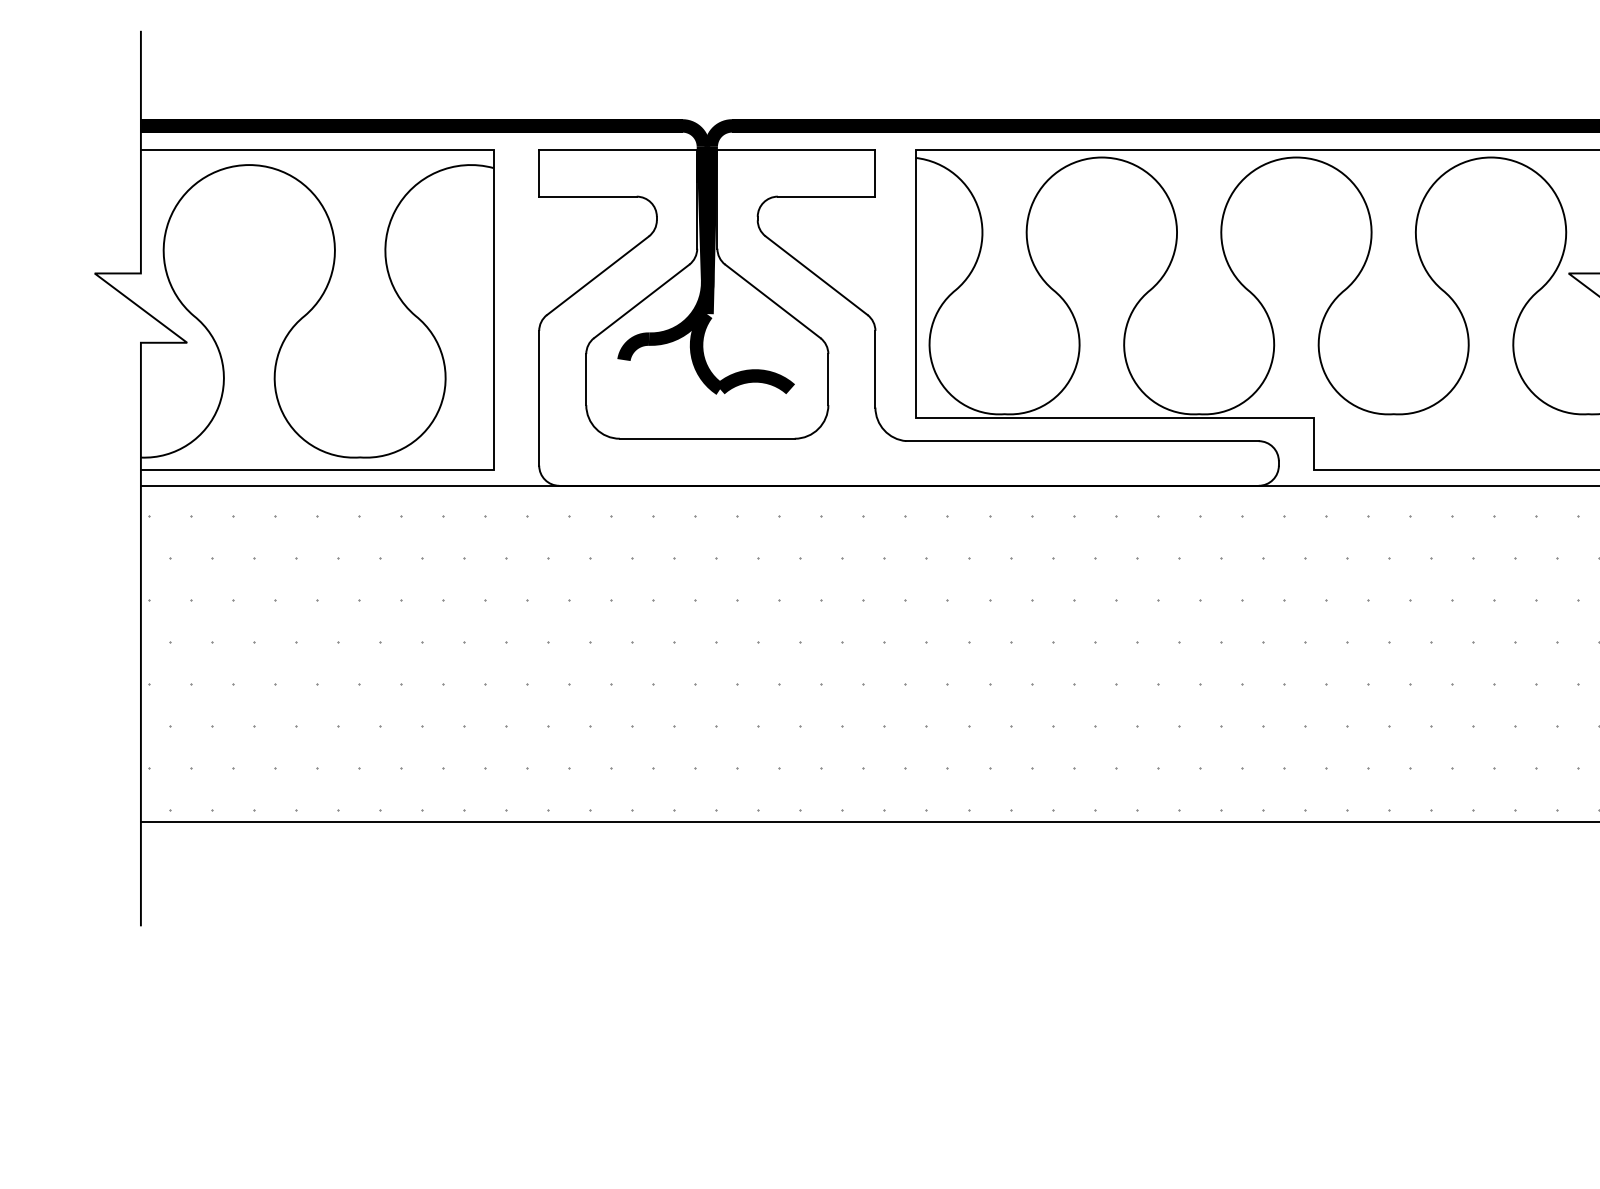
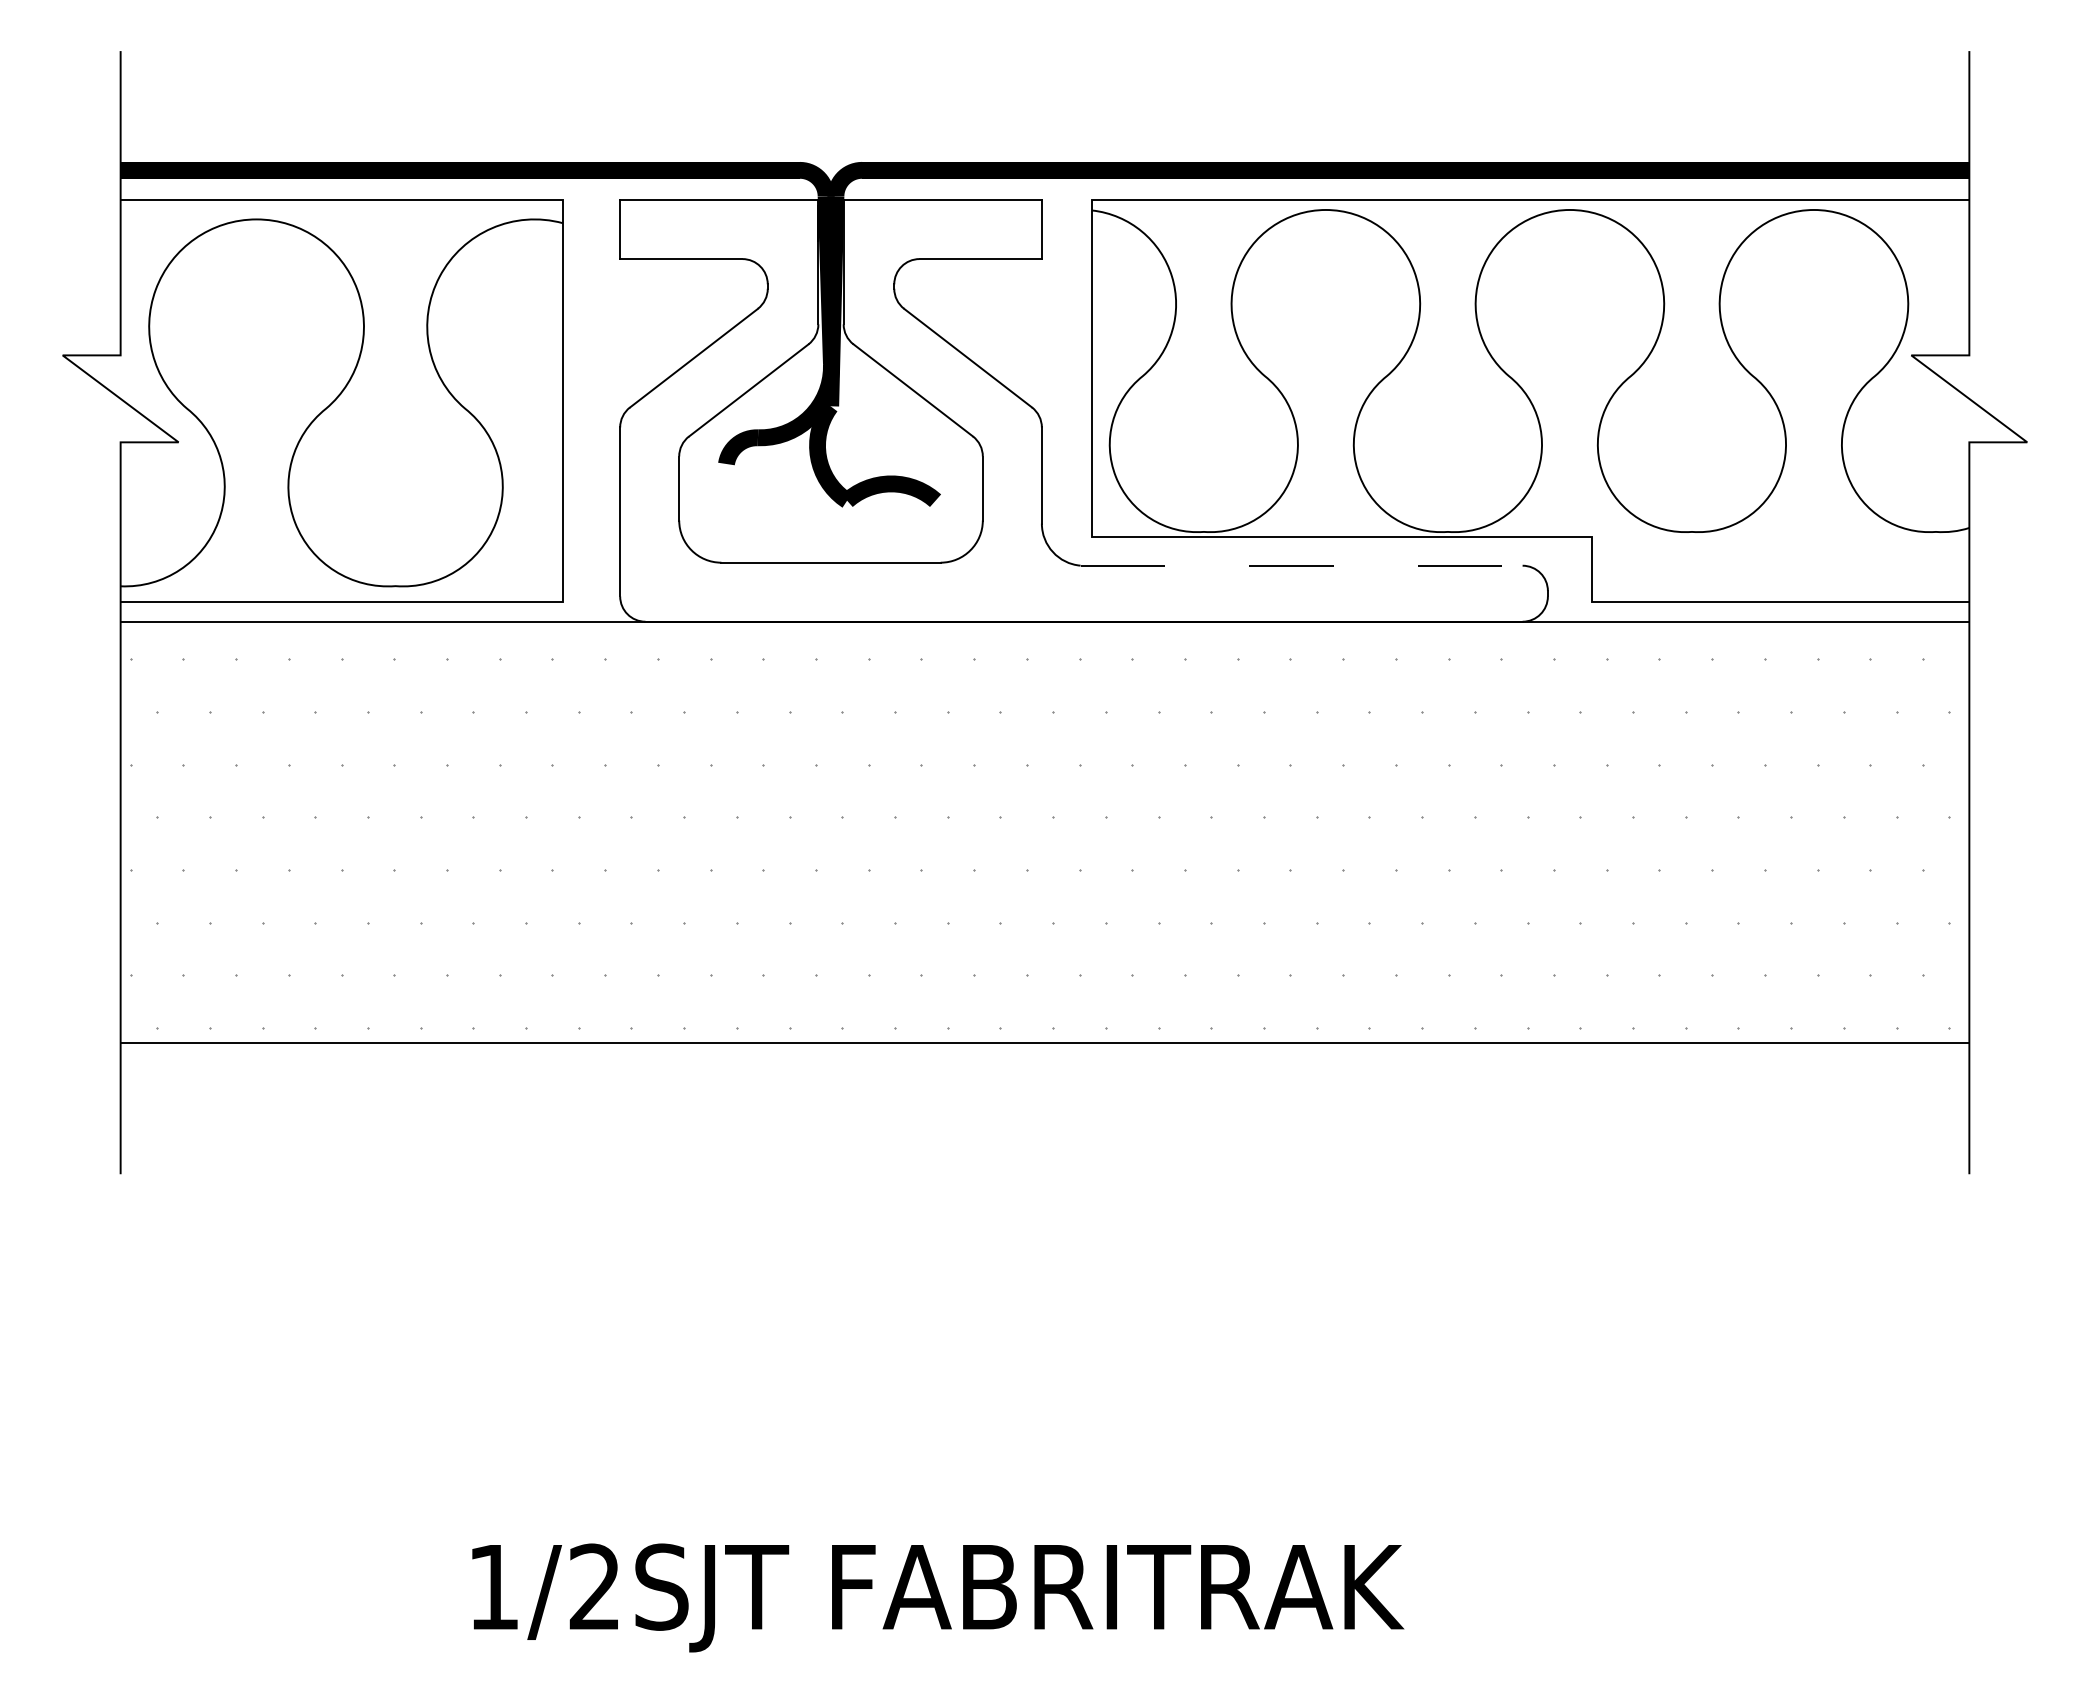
line: (1083, 440) -> (1302, 565), solid -> dashed

